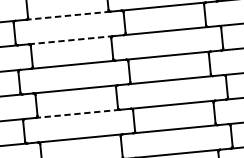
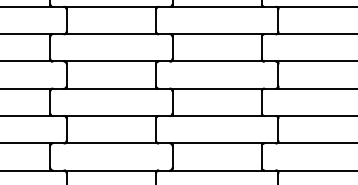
line: (68, 15) -> (111, 34), dashed -> solid
line: (70, 40) -> (111, 61), dashed -> solid
line: (78, 114) -> (111, 143), dashed -> solid

